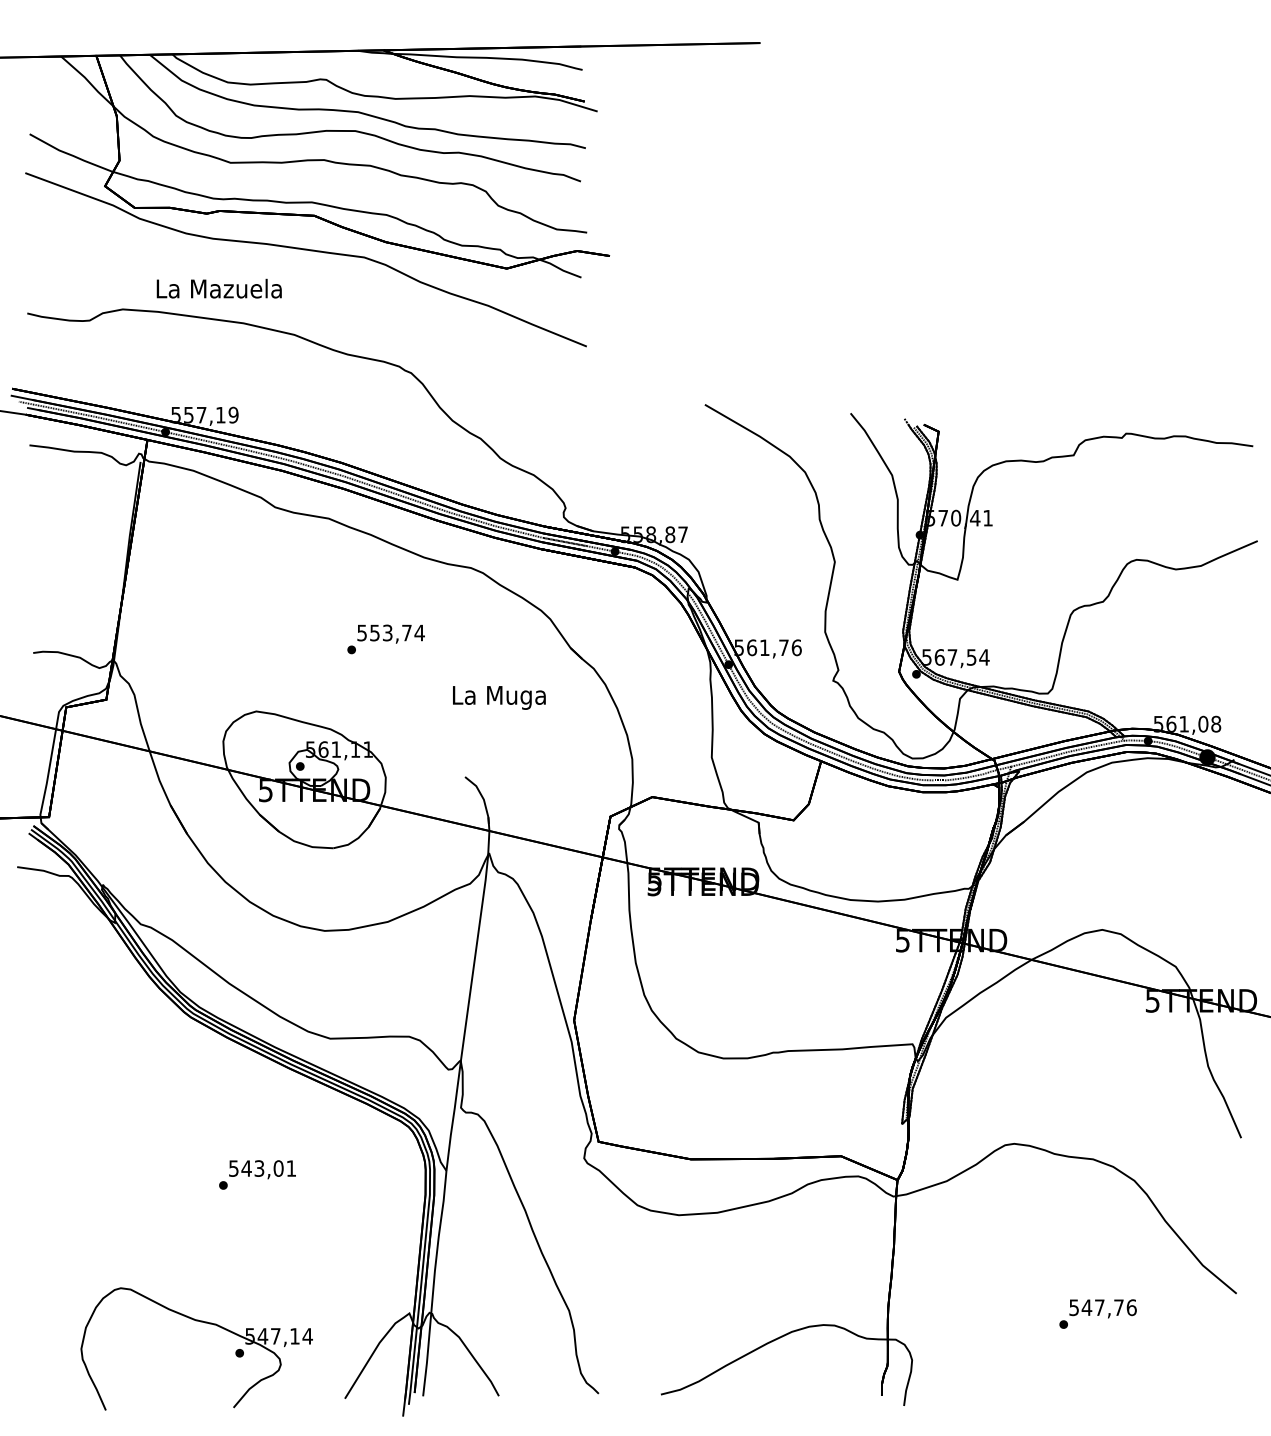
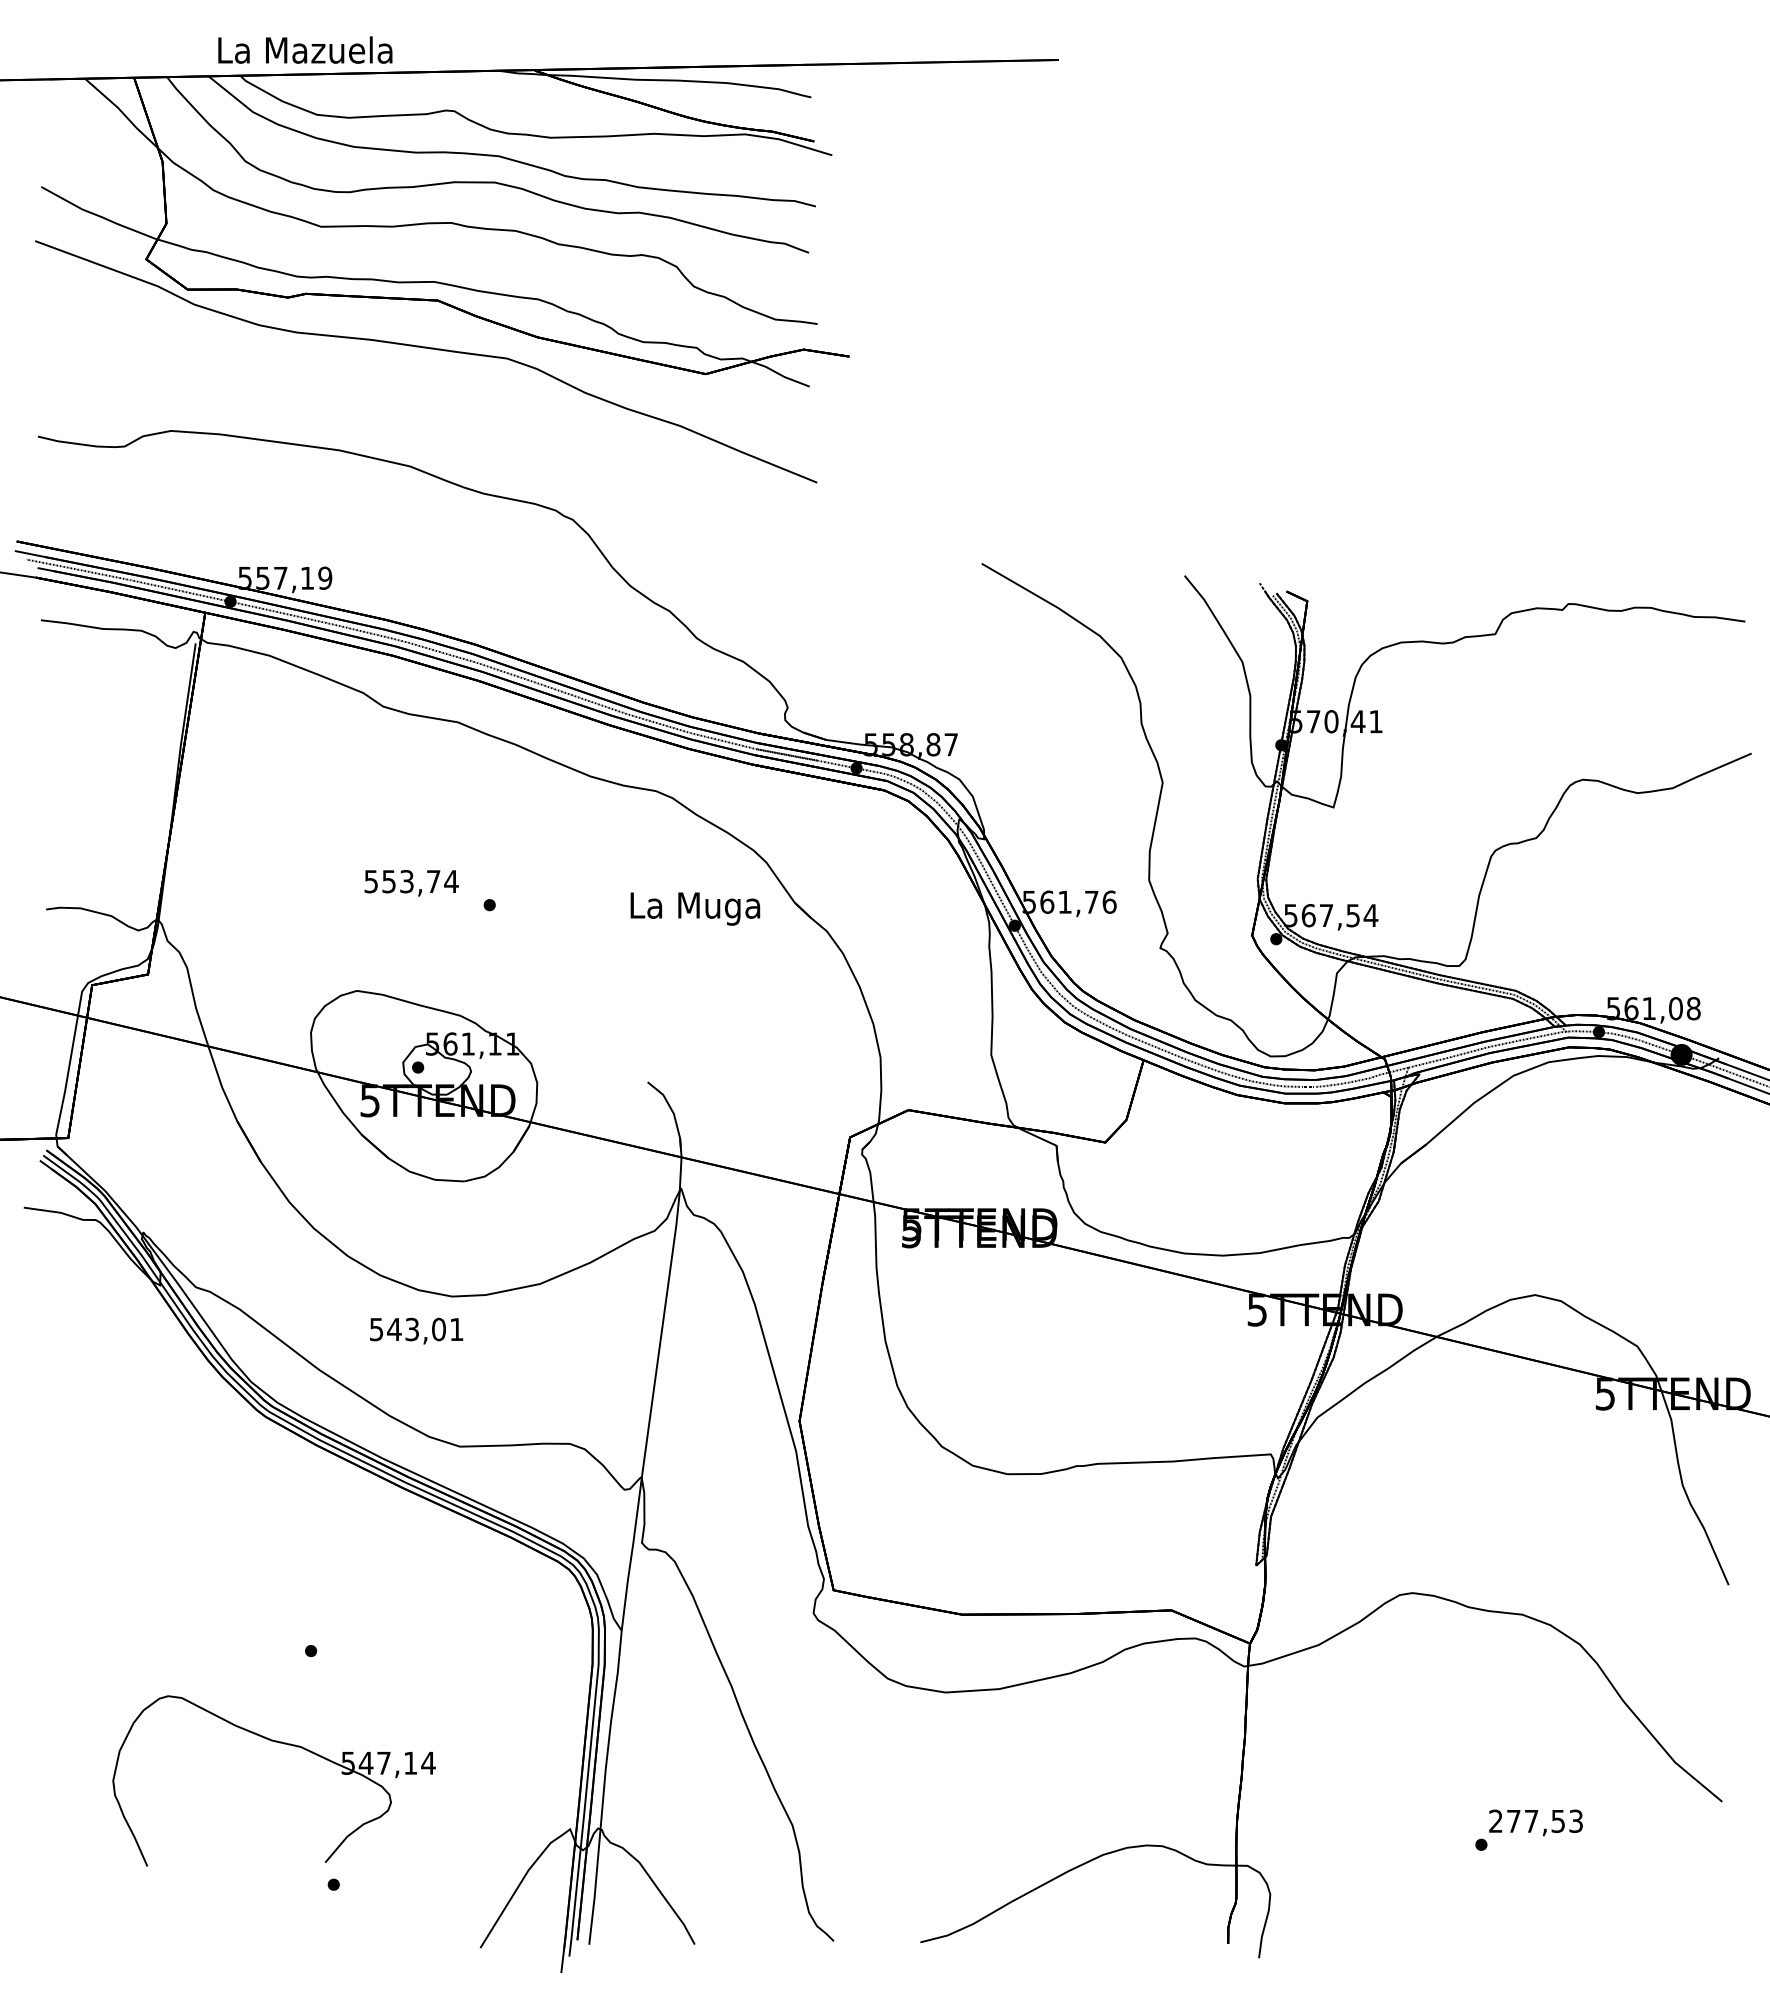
text: (219, 288) -> (305, 49), moved
text: (391, 634) -> (411, 883), moved
text: (499, 697) -> (695, 908), moved
text: (262, 1169) -> (416, 1330), moved
text: (1103, 1307) -> (1536, 1821), 547,76 -> 277,53
part: (200, 1322) -> (279, 1743), moved

